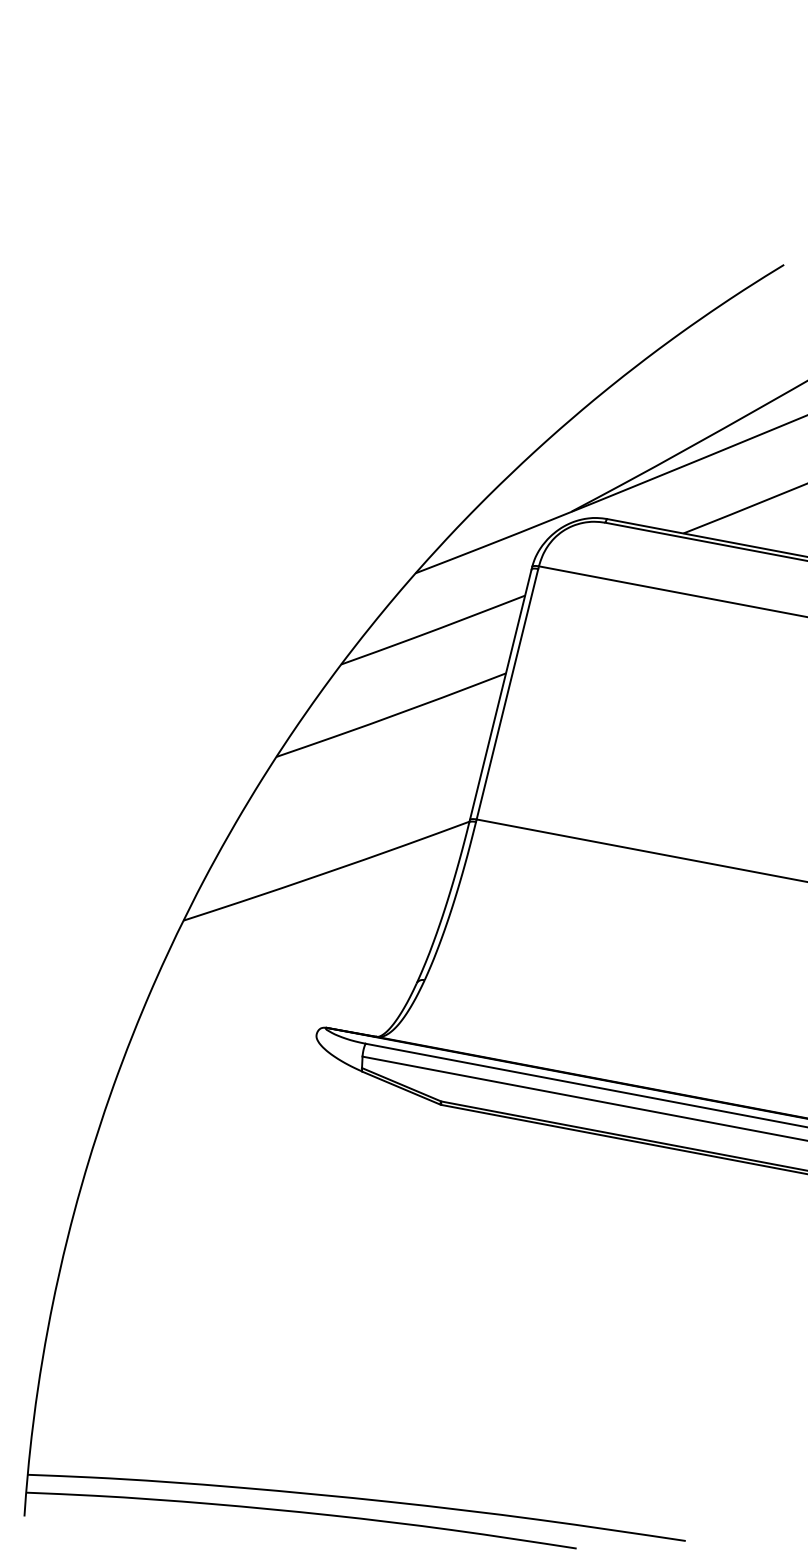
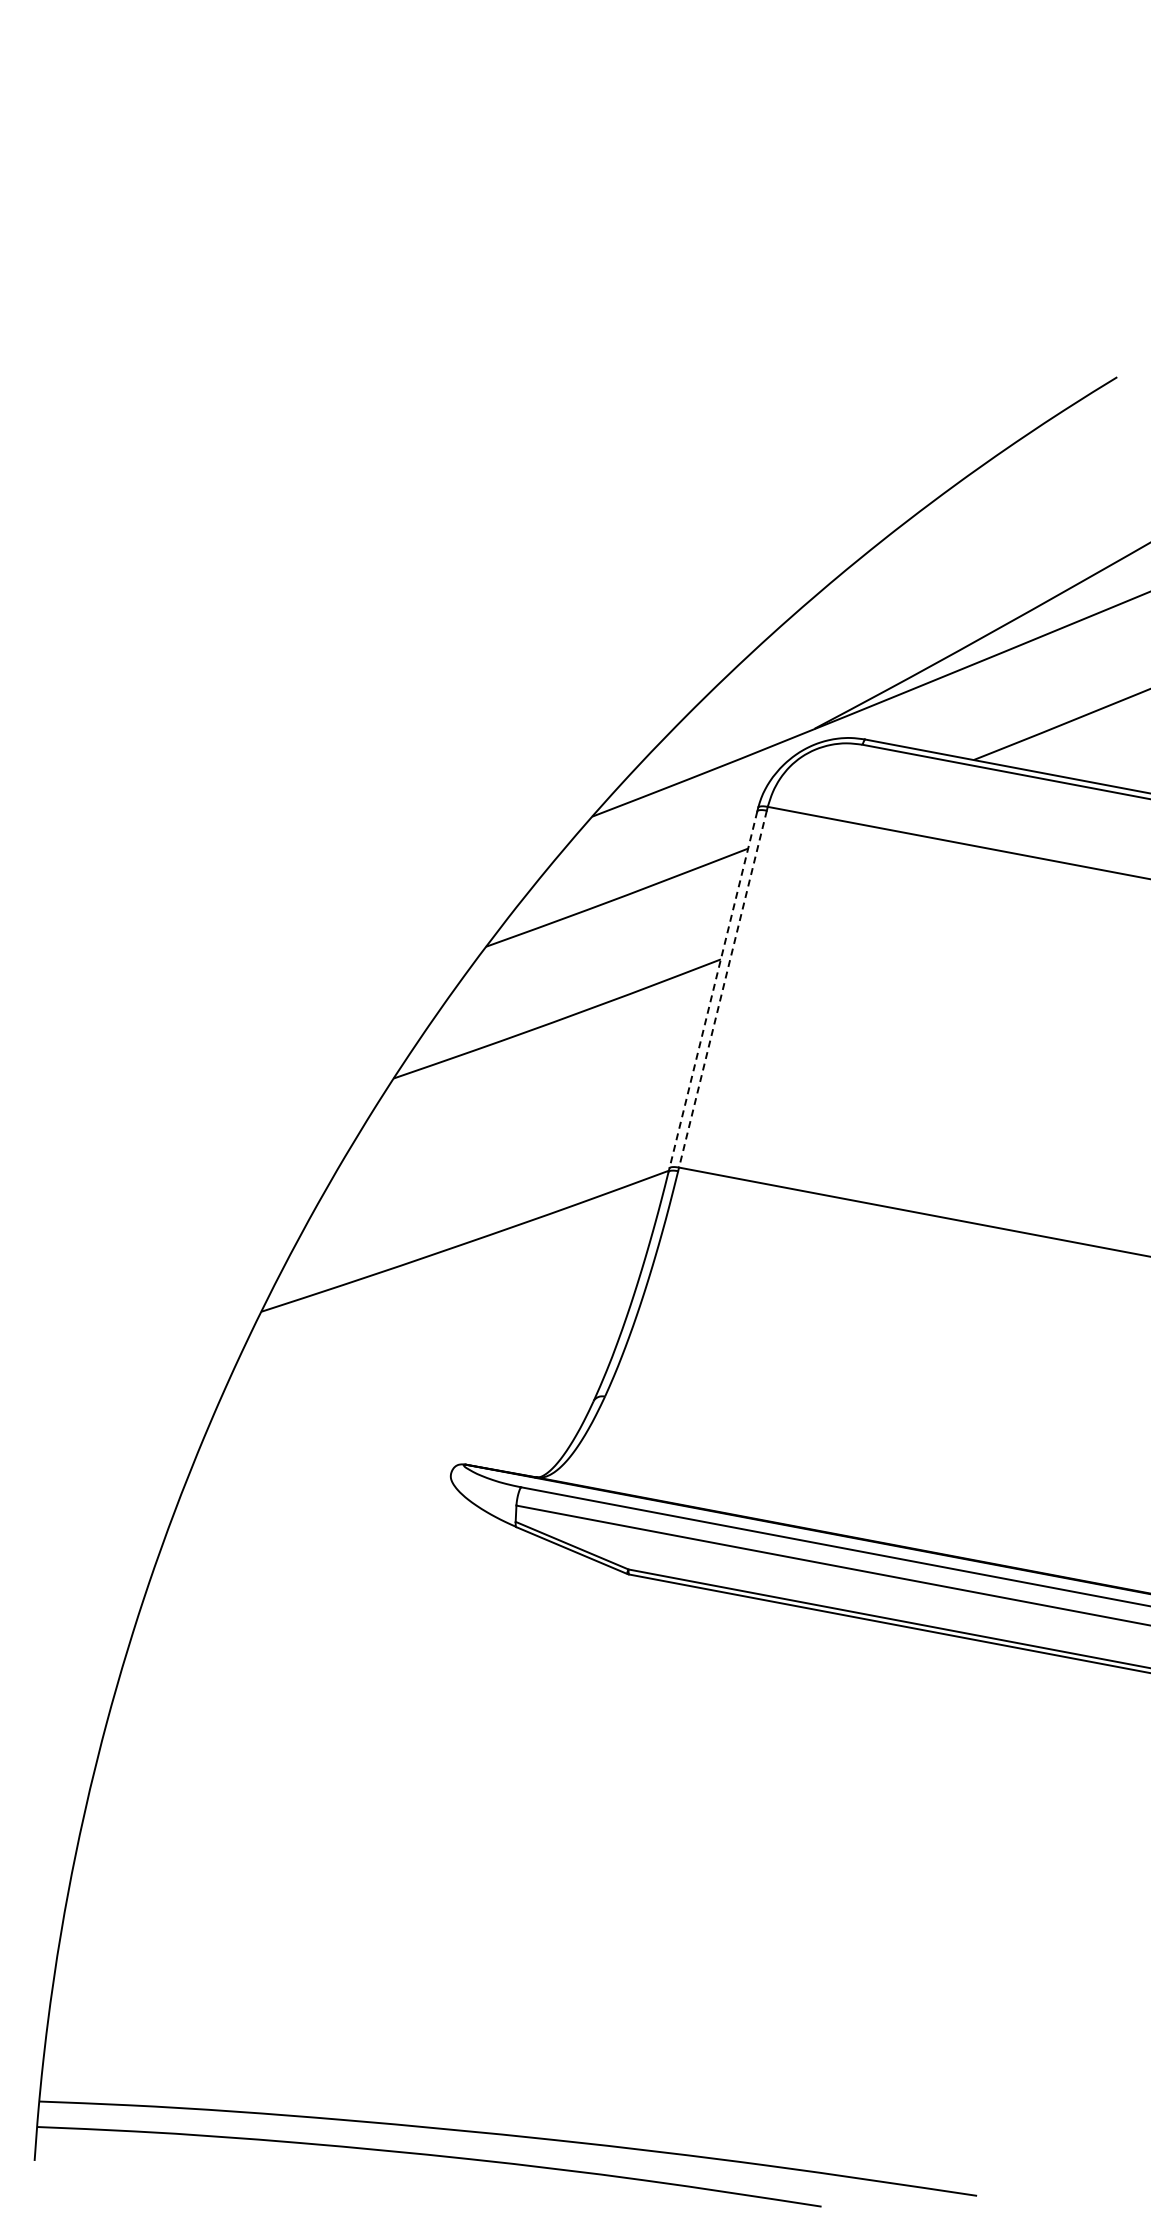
line: (507, 694) -> (722, 989), solid -> dashed
line: (500, 695) -> (713, 990), solid -> dashed

